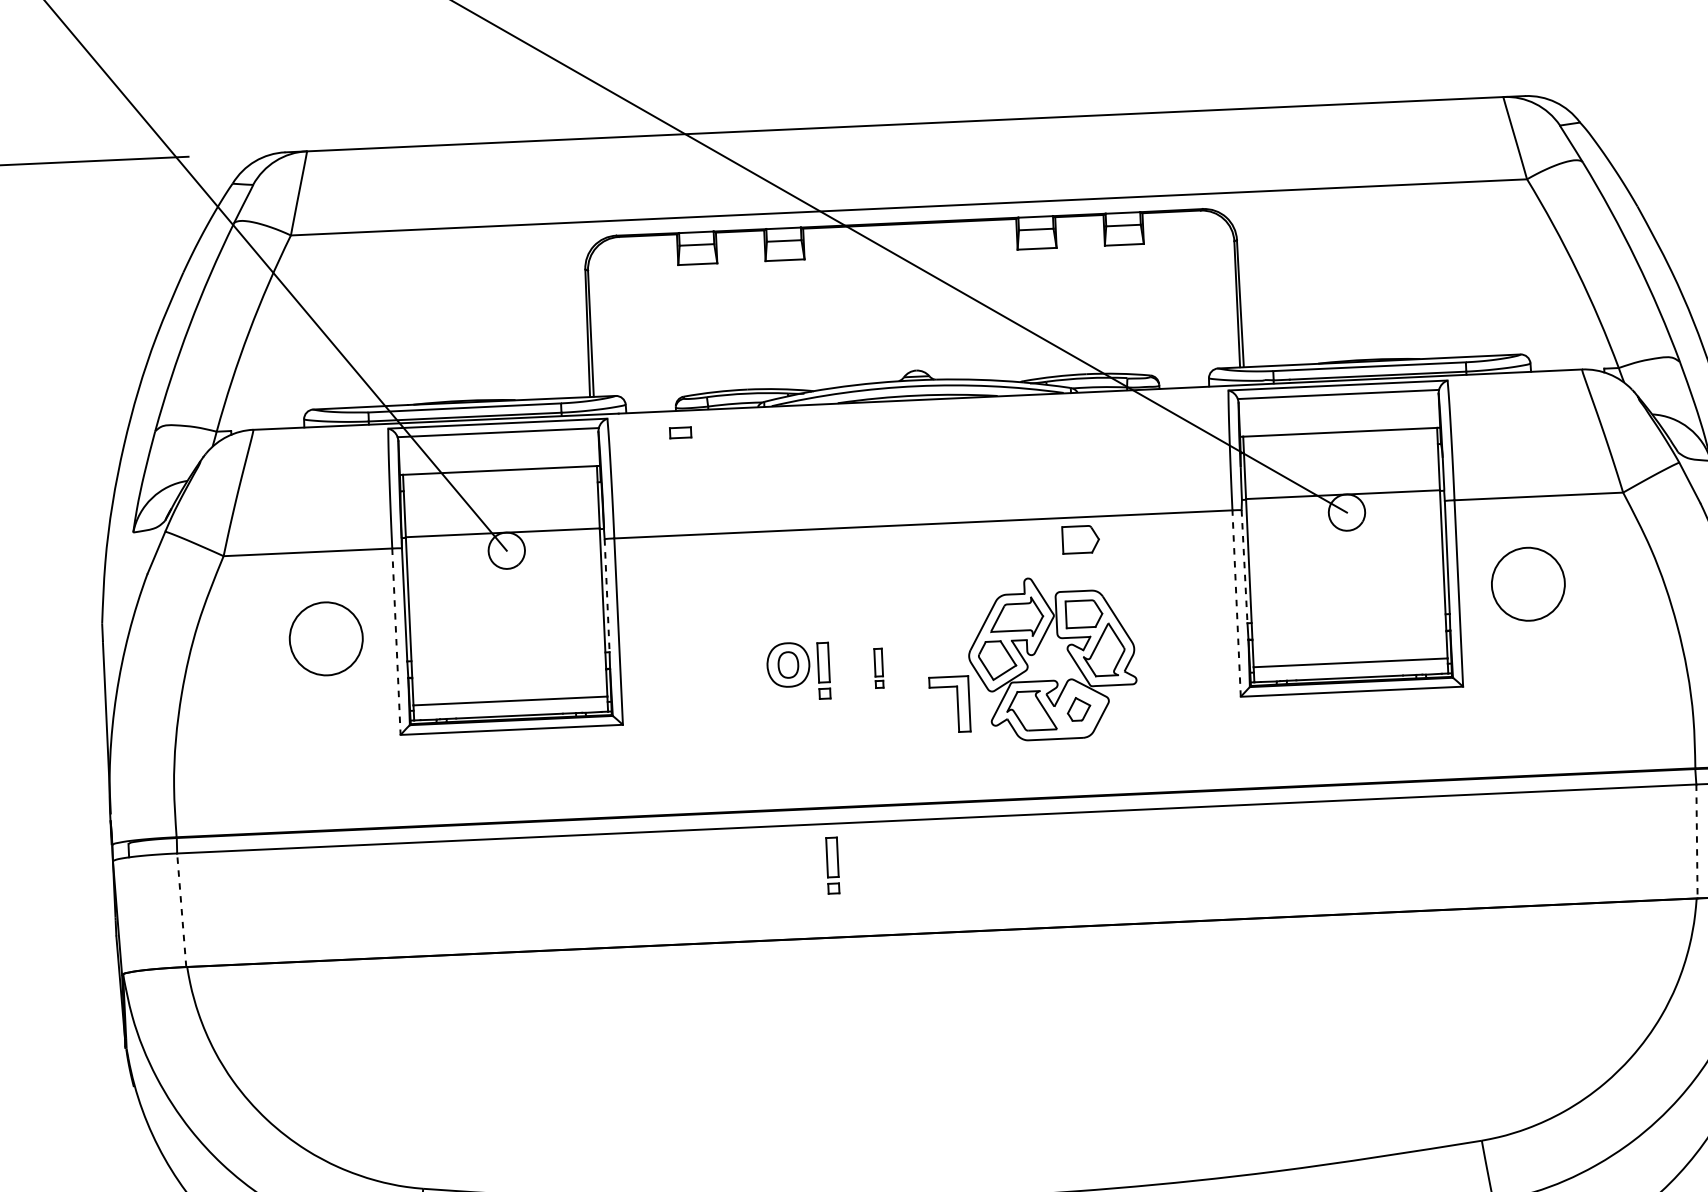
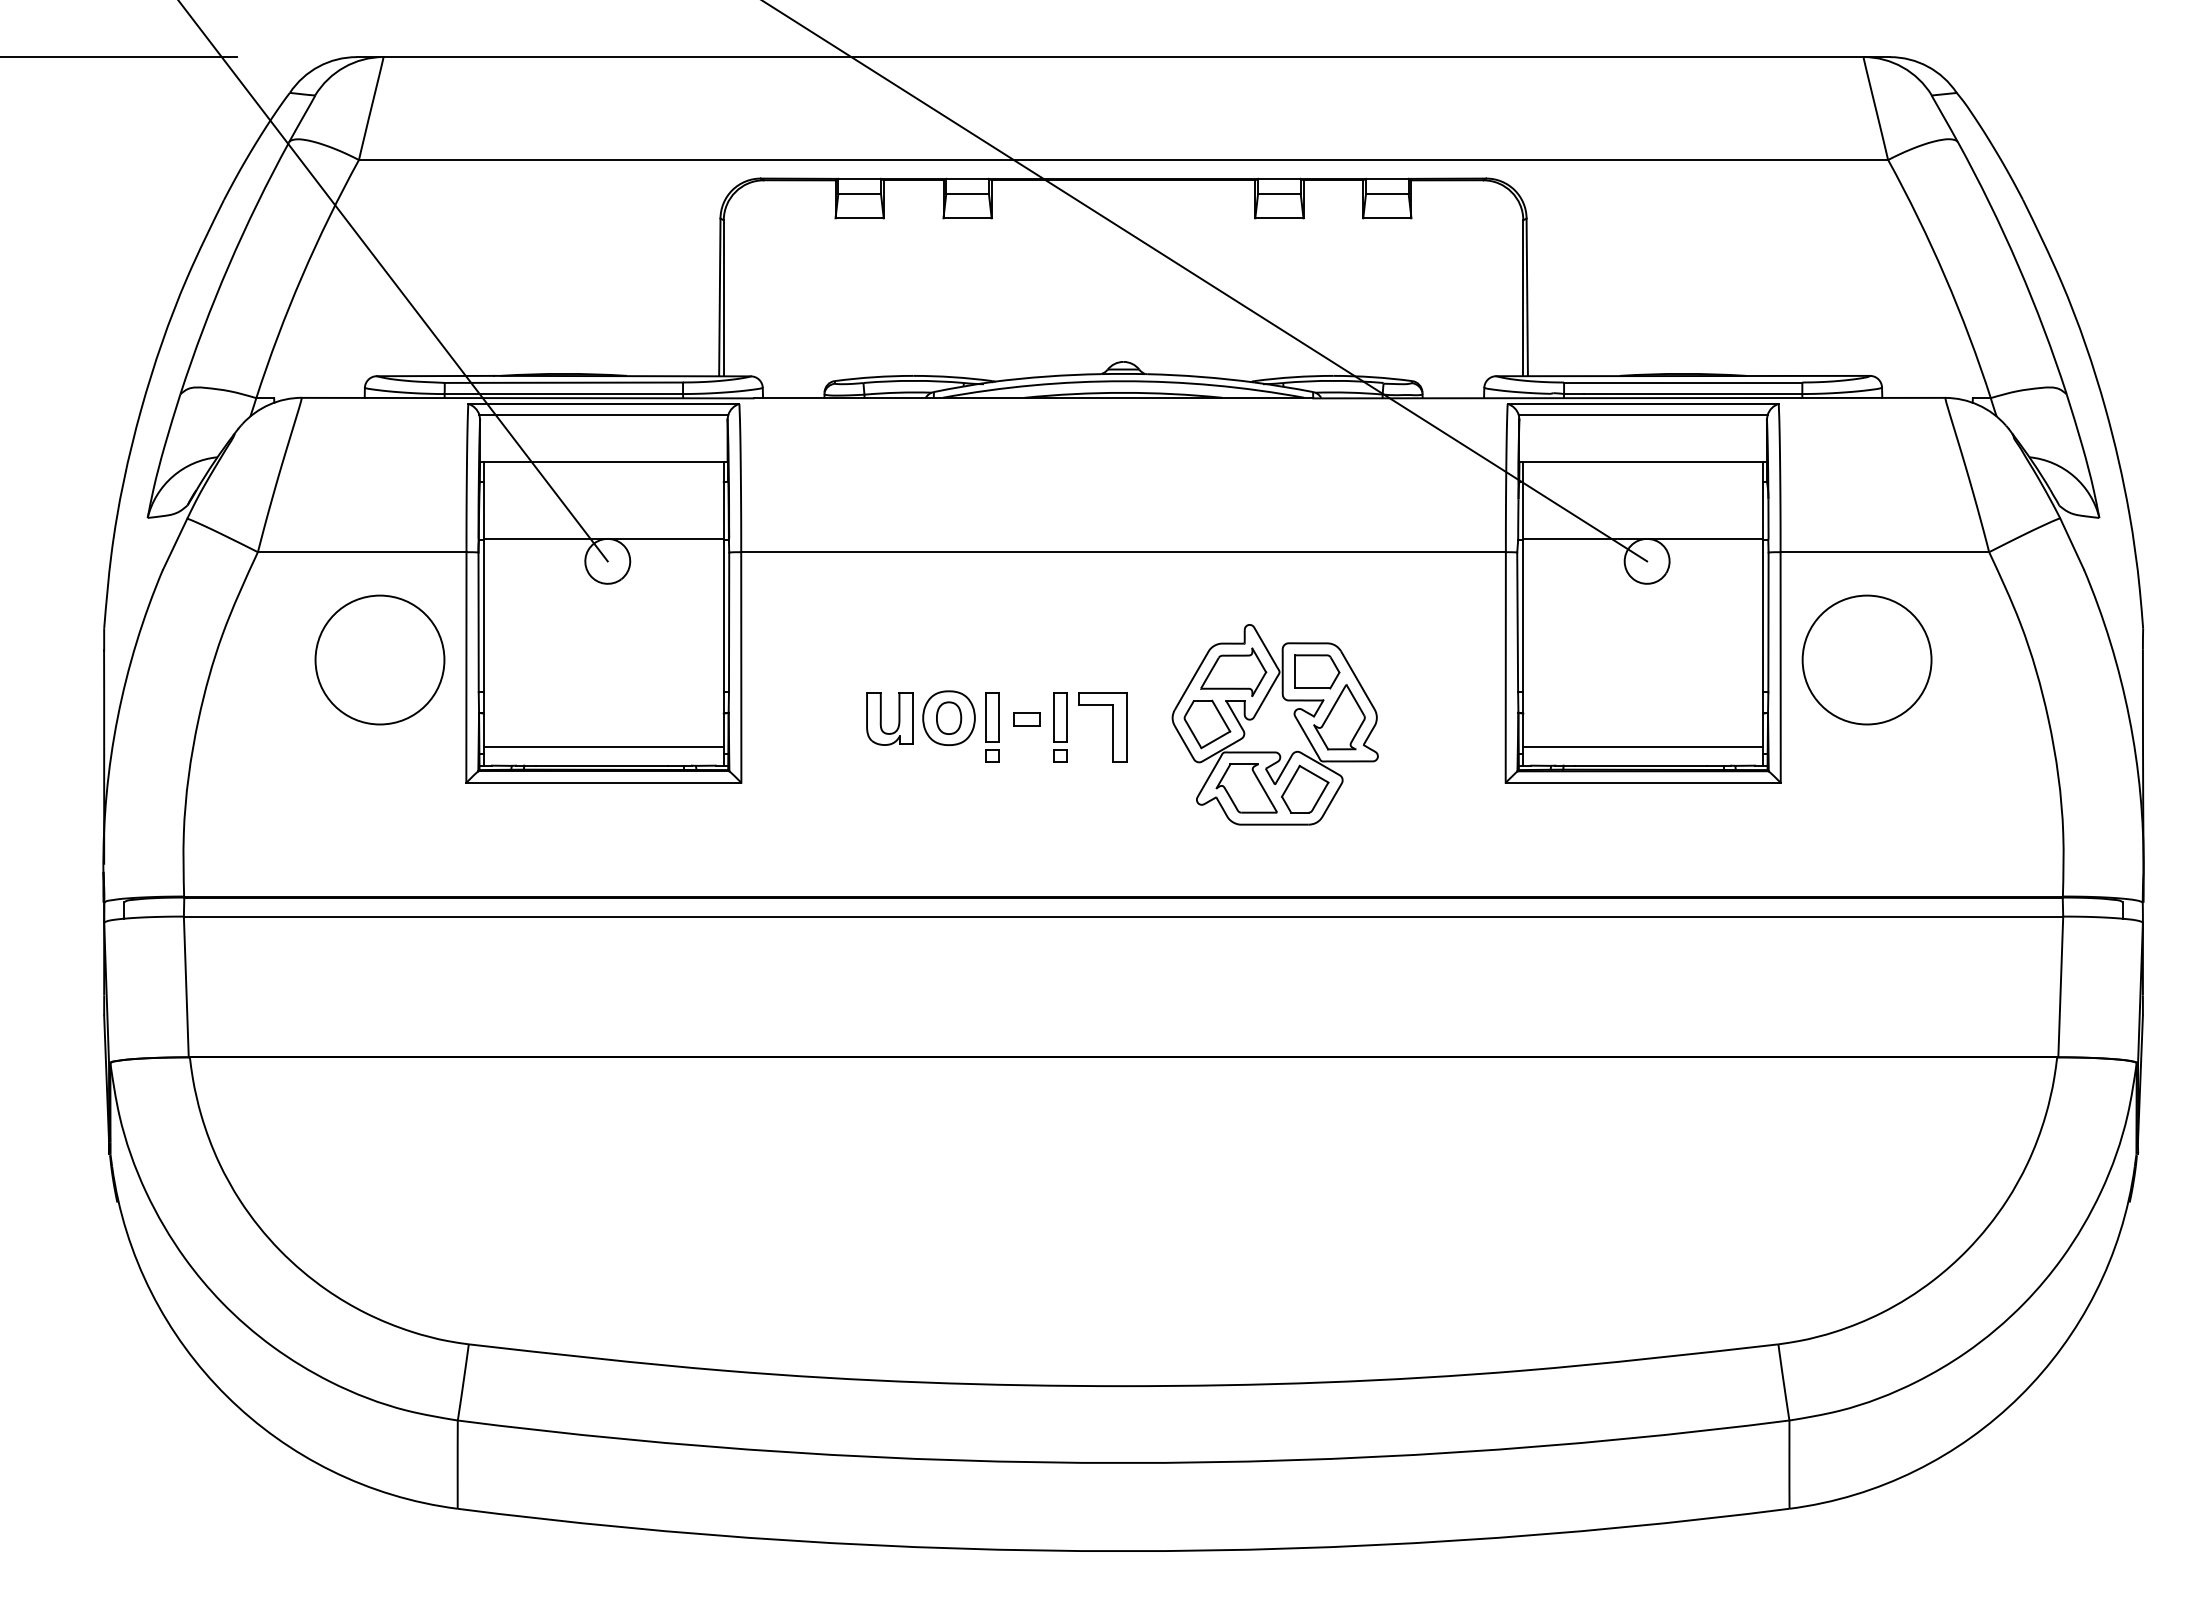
part: (680, 432) -> (1026, 719), moved
part: (1081, 539) -> (1317, 579), removed
line: (1244, 566) -> (1517, 622), dashed -> solid
circle: (1527, 583) -> (1866, 659), size x1.43
line: (607, 595) -> (729, 622), dashed -> solid
line: (1236, 602) -> (1505, 666), dashed -> solid
circle: (325, 638) -> (379, 659), size x1.43
line: (396, 641) -> (466, 667), dashed -> solid
part: (733, 667) -> (881, 718), added
part: (878, 668) -> (1060, 727), size x1.43
part: (957, 704) -> (1112, 727), moved
part: (1079, 708) -> (1305, 788), size x1.67
line: (1696, 841) -> (2060, 987), dashed -> solid
part: (832, 865) -> (992, 968), removed
line: (181, 909) -> (186, 986), dashed -> solid

